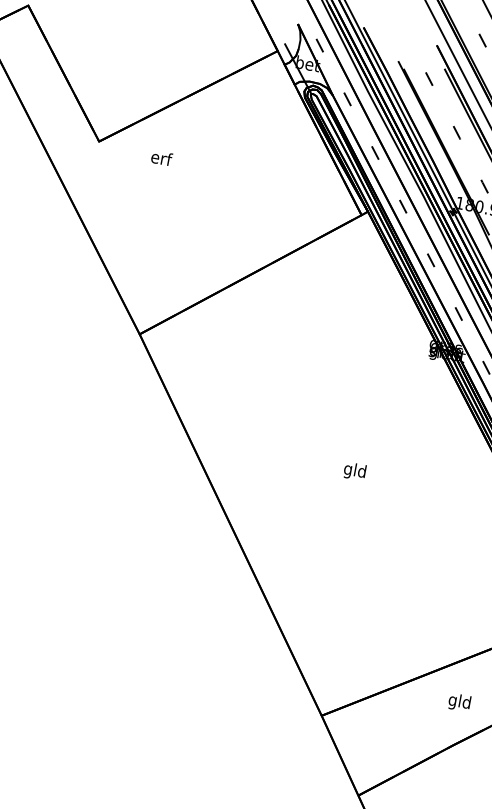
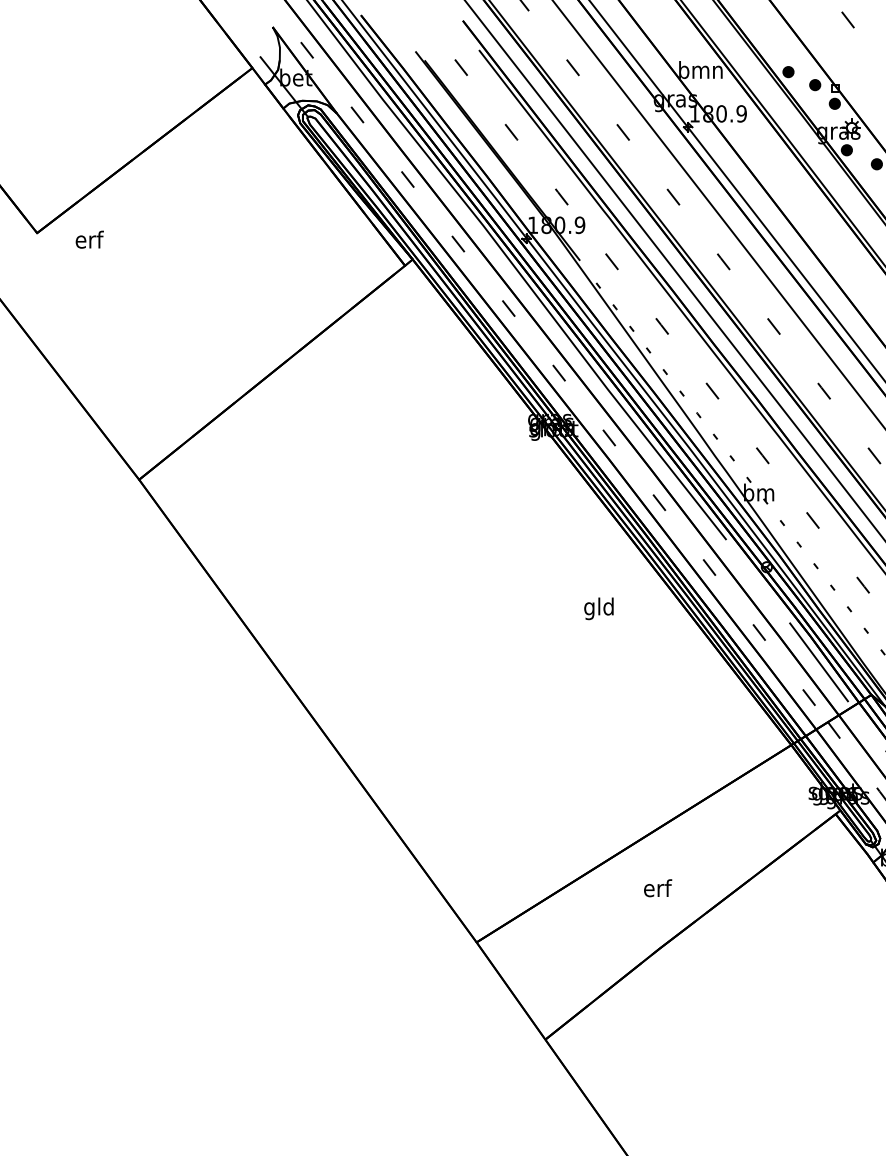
text: (161, 158) -> (89, 239), moved
text: (354, 471) -> (598, 608), moved
text: (459, 702) -> (657, 890), gld -> erf

